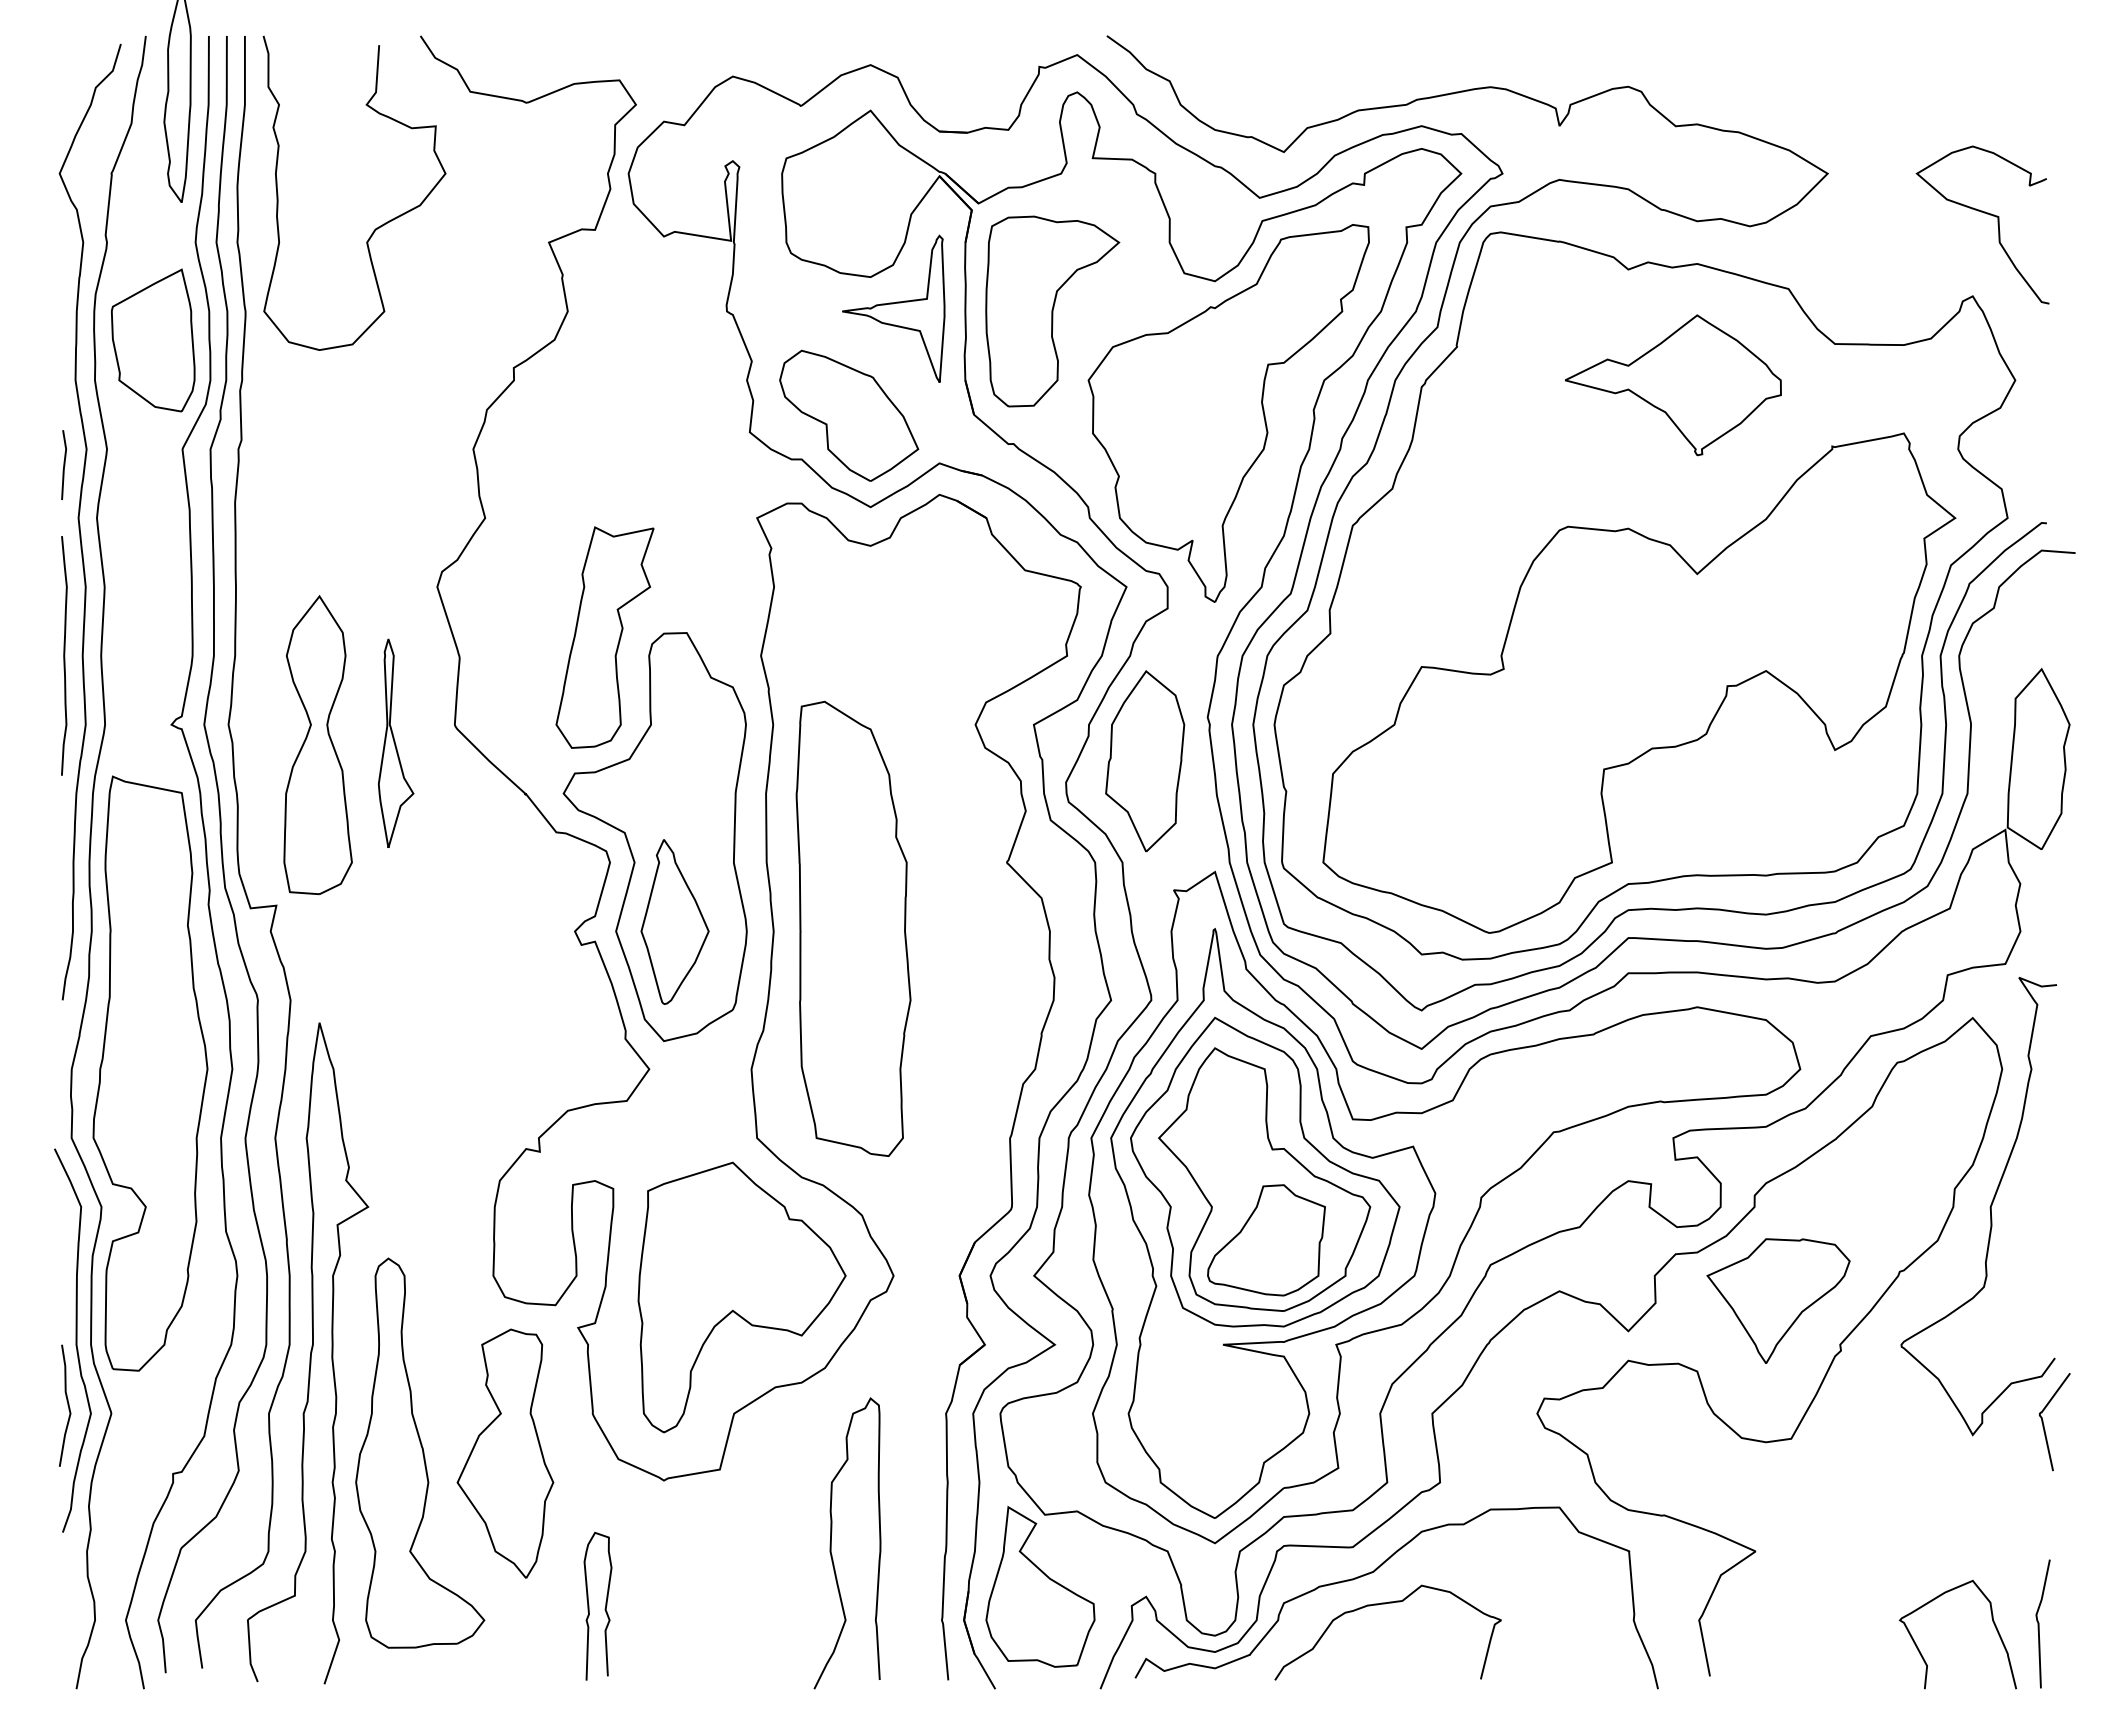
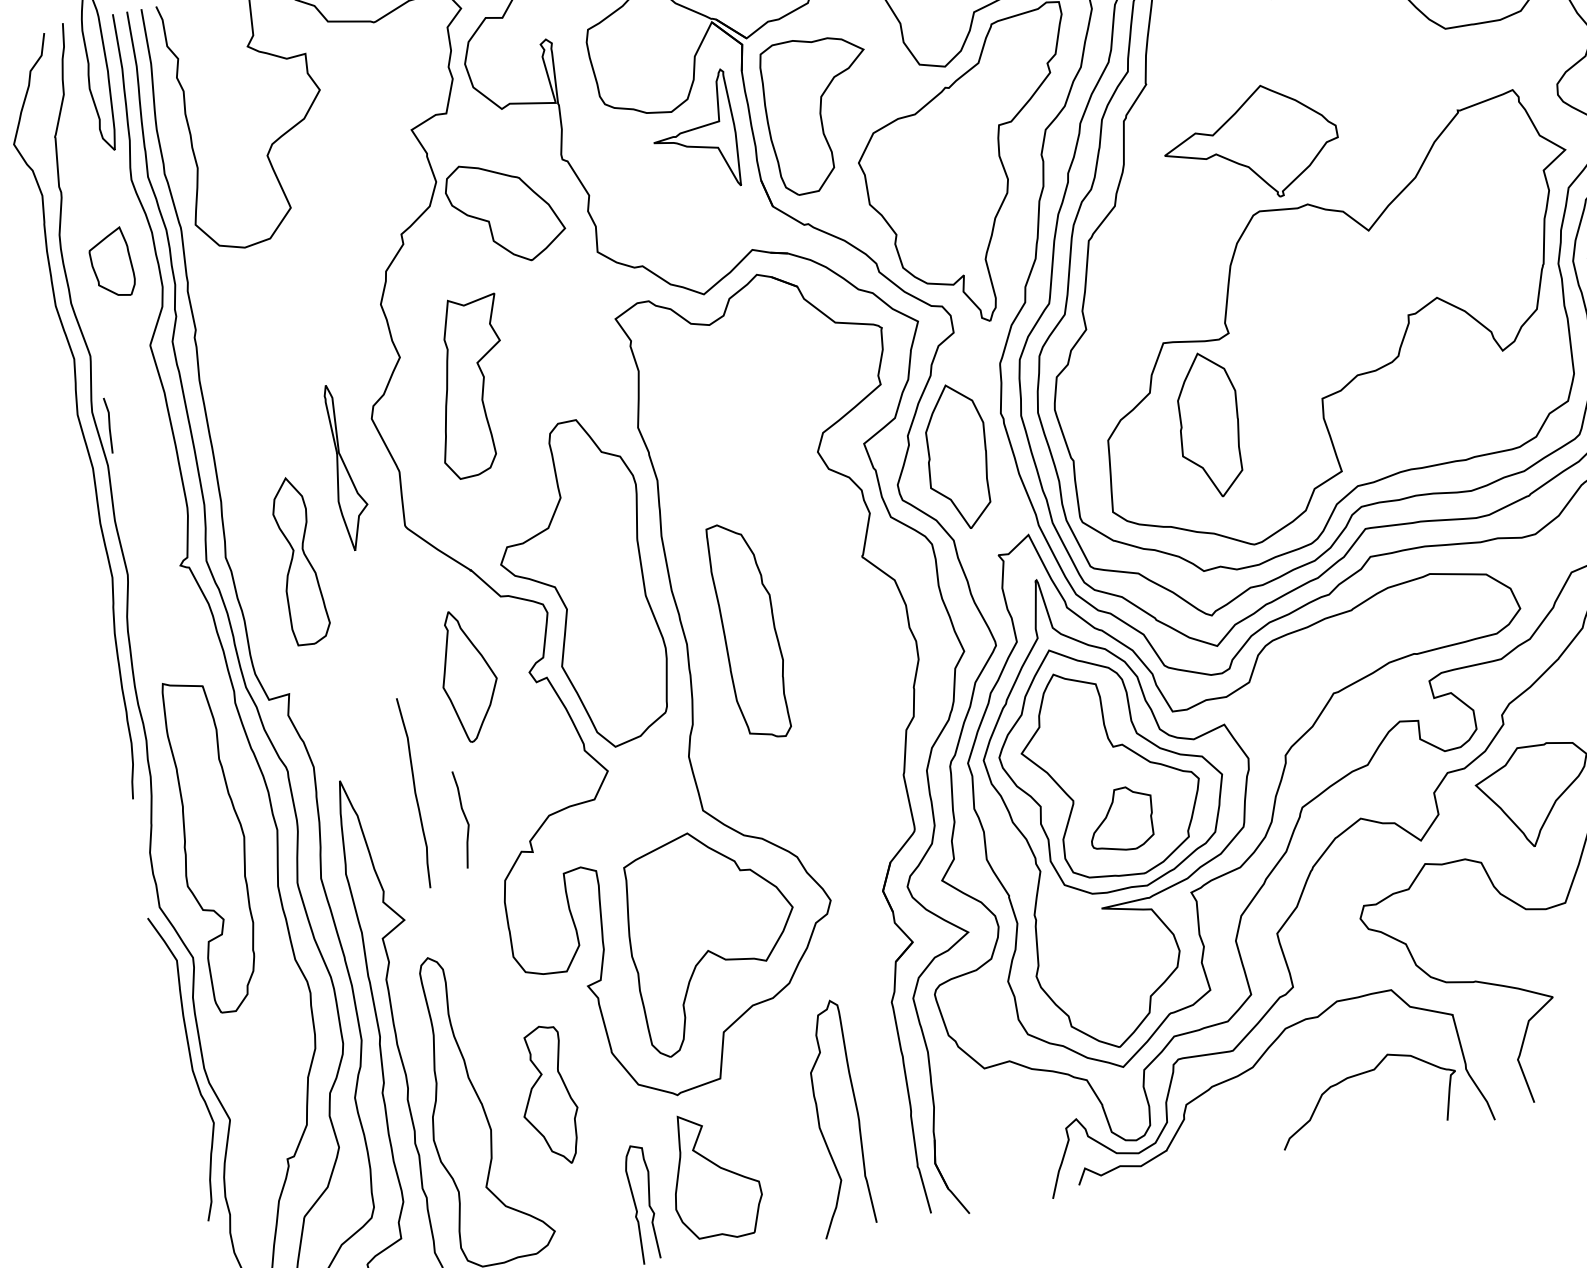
part: (153, 340) -> (111, 263), size x0.6
part: (1673, 385) -> (1251, 144), moved
part: (849, 415) -> (505, 211), moved
line: (63, 464) -> (108, 425), moved
part: (604, 637) -> (470, 386), moved
curve: (64, 655) -> (415, 792), moved
part: (395, 742) -> (345, 466), moved
part: (317, 745) -> (299, 561), size x0.7
part: (1460, 777) -> (1209, 425), added
part: (674, 921) -> (468, 675), moved
part: (853, 928) -> (749, 630), size x0.6
part: (150, 1073) -> (213, 844), size x0.7
part: (1266, 1240) -> (1121, 819), size x0.7
curve: (67, 1405) -> (465, 818), moved
part: (505, 1453) -> (548, 1096), size x0.7
part: (1040, 1586) -> (714, 1175), moved
curve: (1385, 1604) -> (1361, 1074), moved

